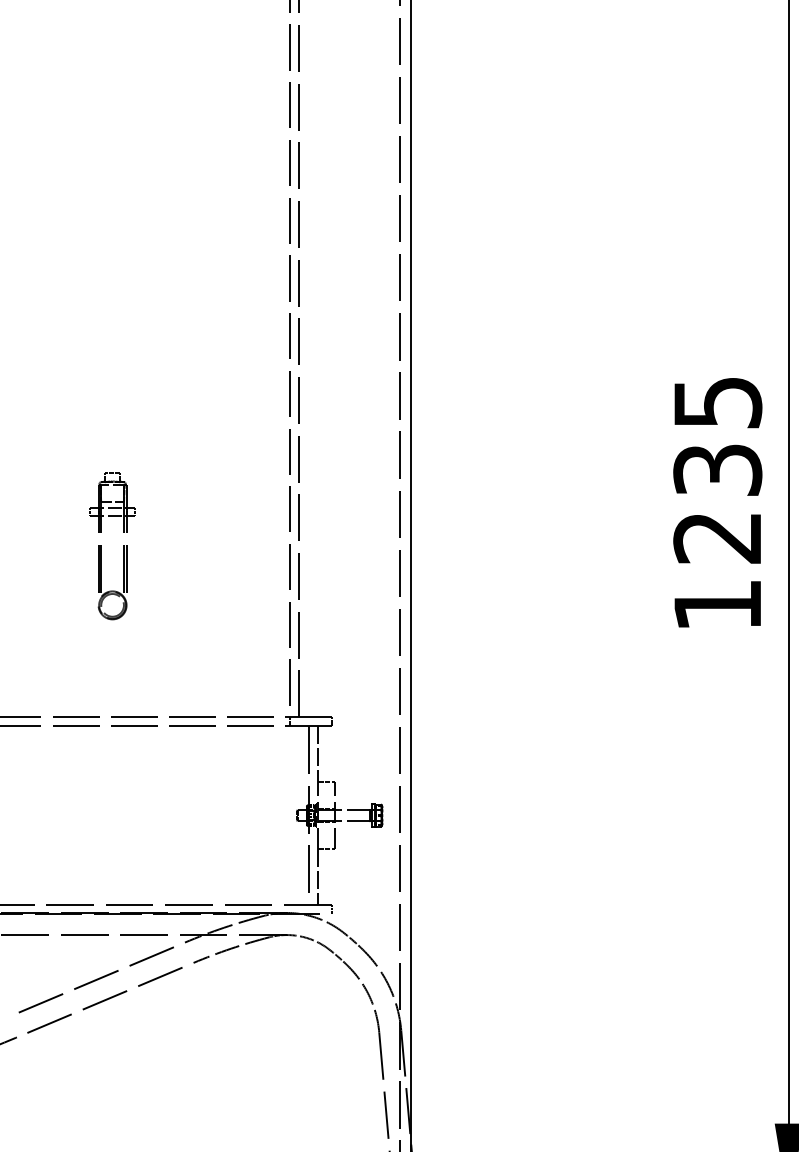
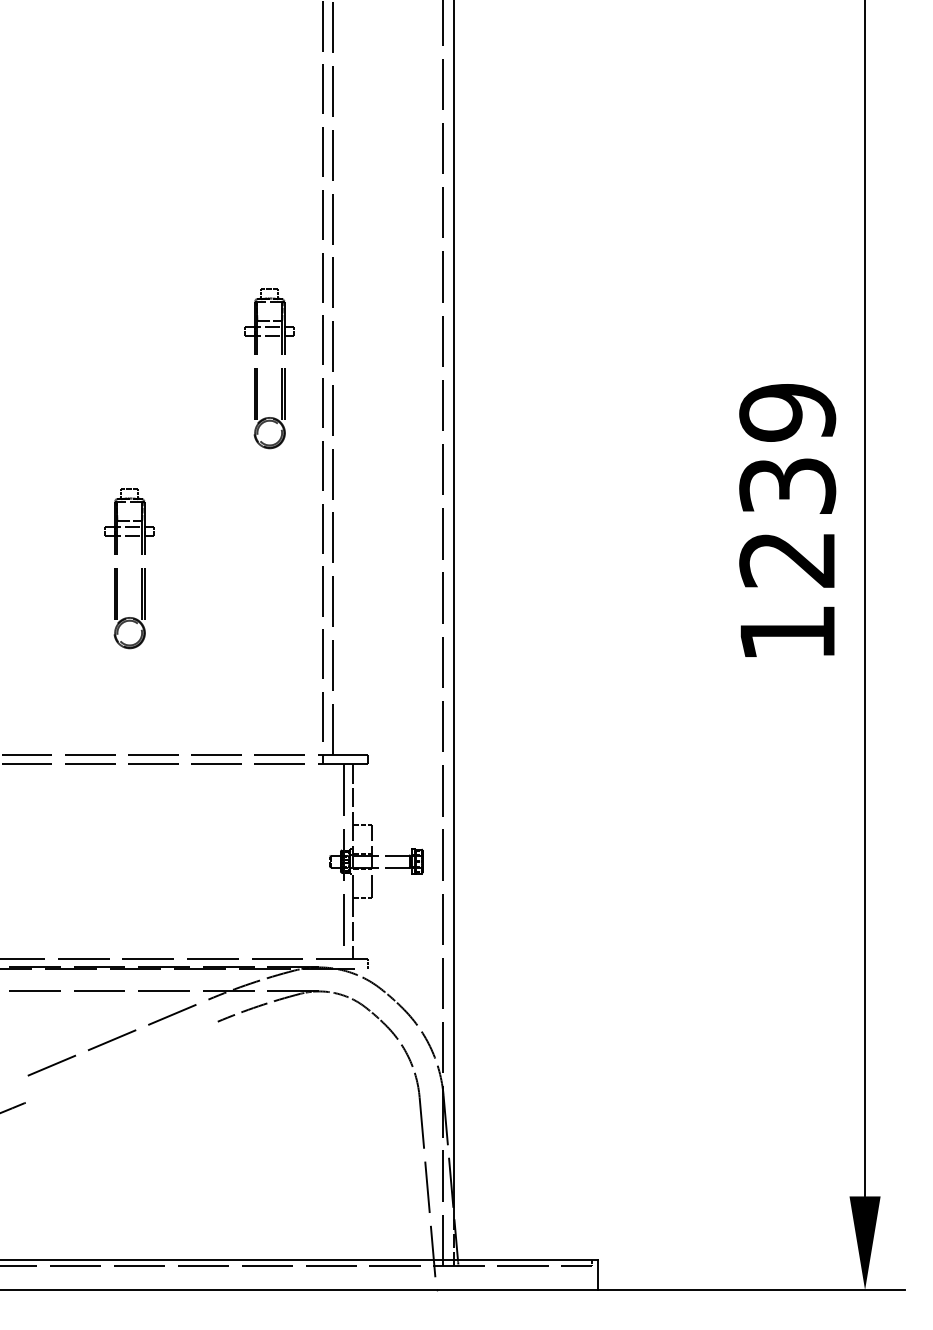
part: (230, 362) -> (257, 368), added
text: (717, 402) -> (787, 412), 1235 -> 1239
line: (105, 1000) -> (121, 1062), removed

